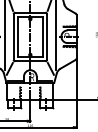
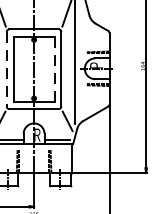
line: (13, 37) -> (6, 70), solid -> dashed
line: (42, 37) -> (53, 70), solid -> dashed

